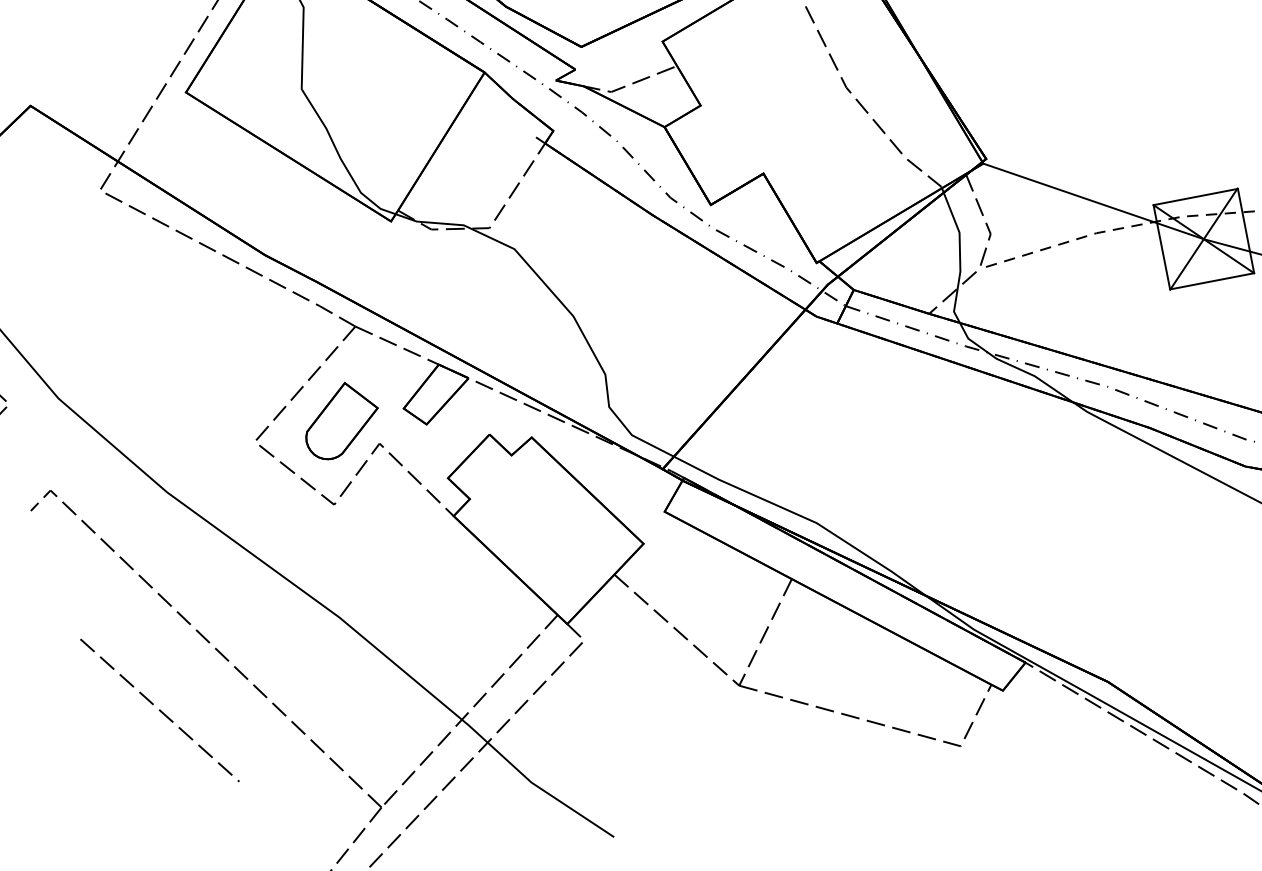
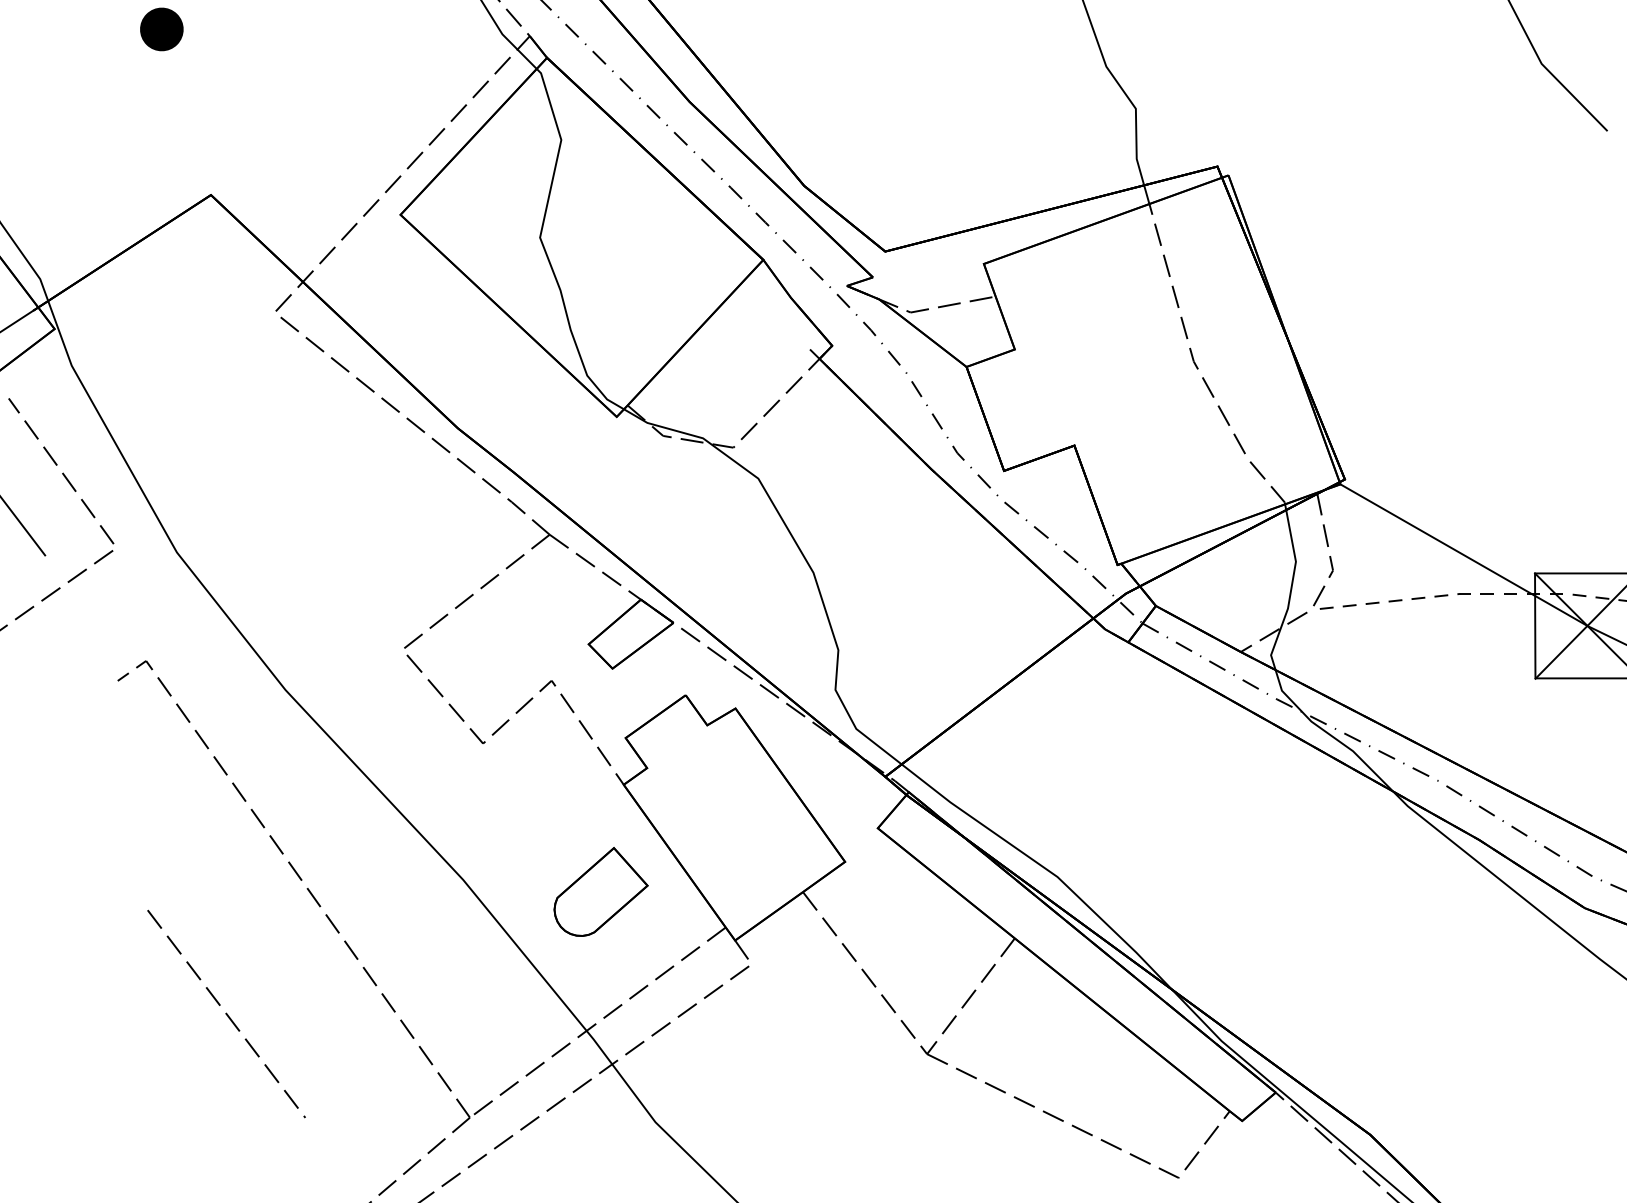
part: (340, 420) -> (600, 891), moved
line: (159, 710) -> (226, 1013), moved

